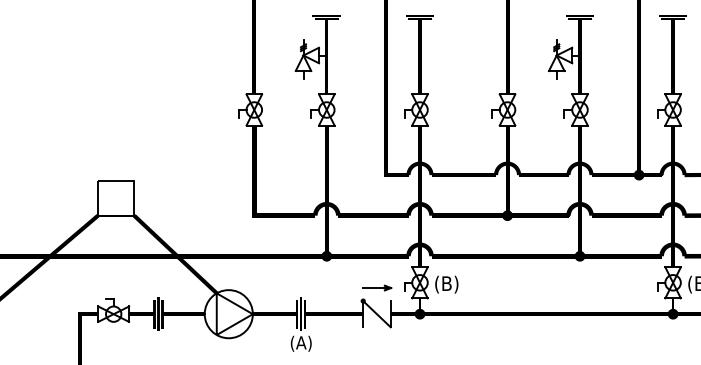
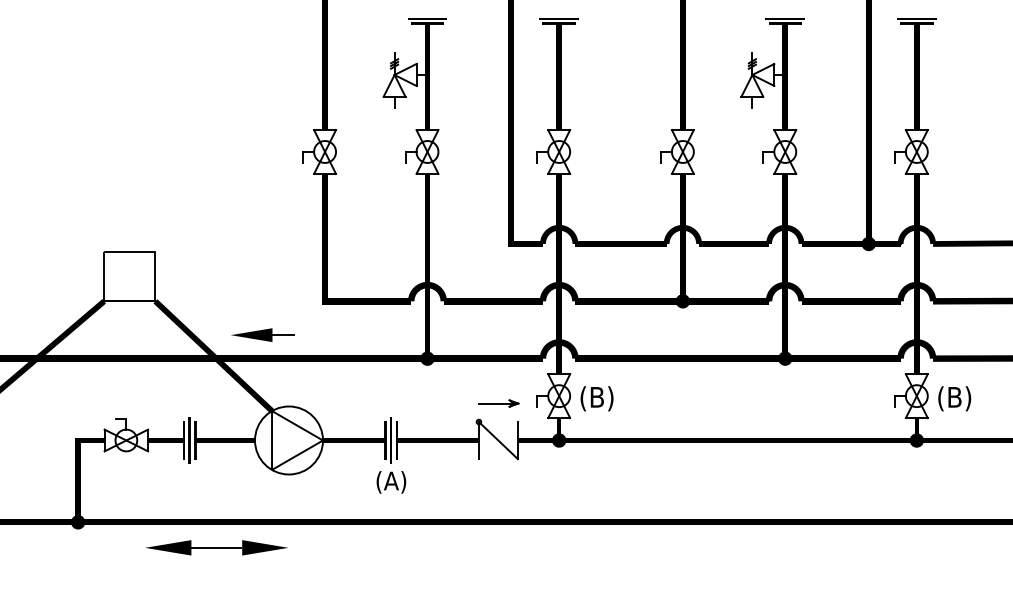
part: (210, 239) -> (262, 334), added

